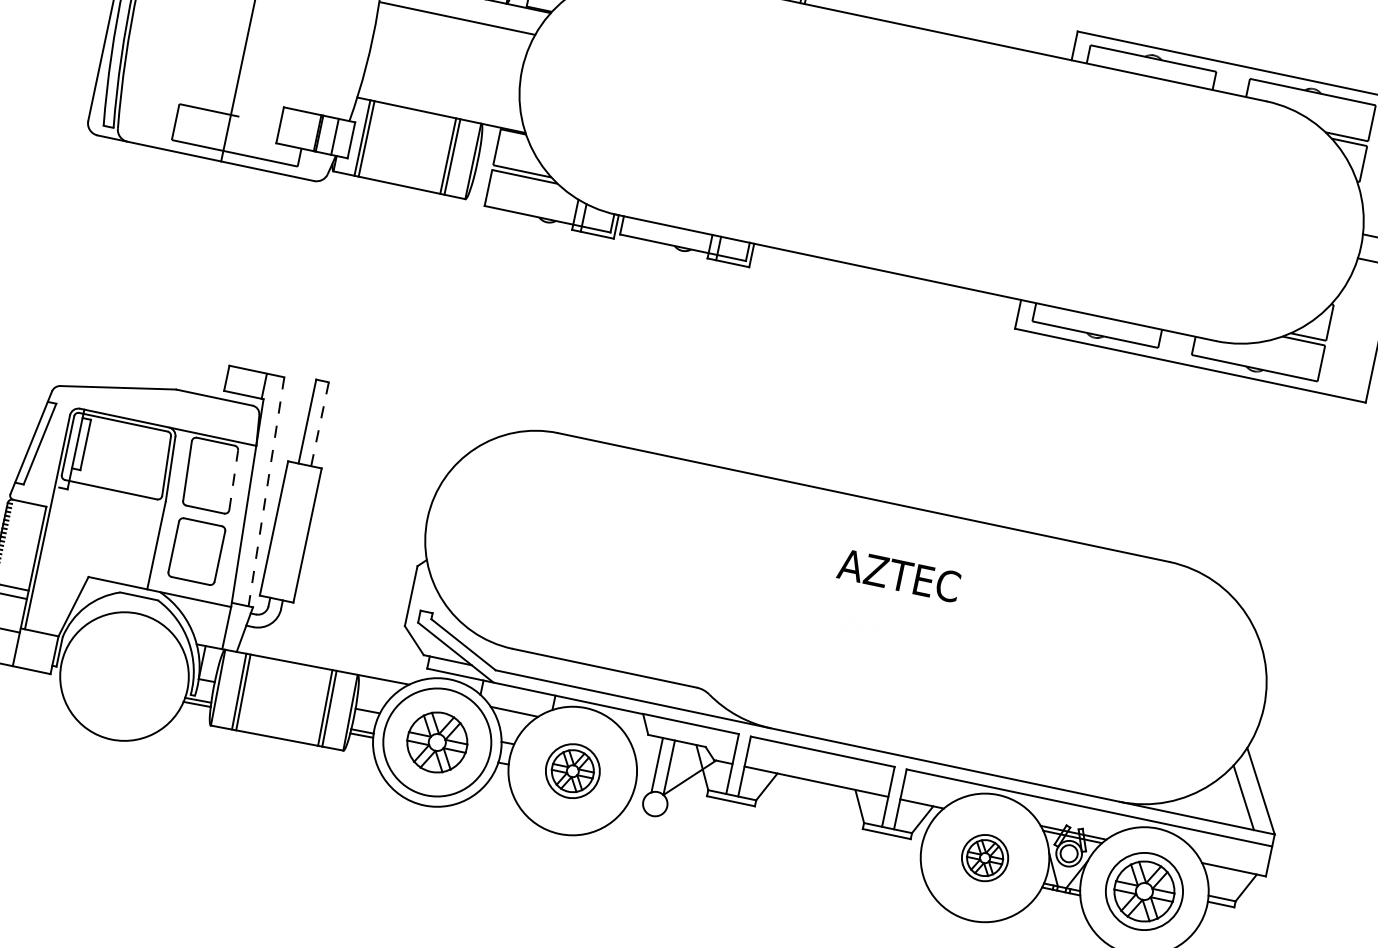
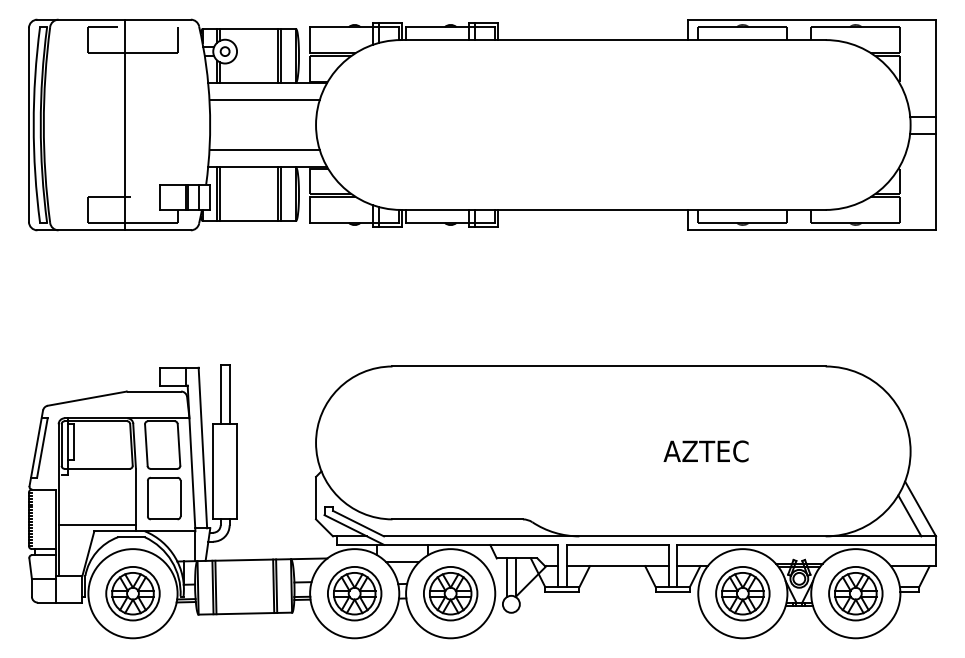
line: (441, 90) -> (264, 150), added
line: (319, 424) -> (229, 394), dashed -> solid
line: (234, 479) -> (179, 444), dashed -> solid
line: (265, 492) -> (202, 448), dashed -> solid
line: (93, 569) -> (96, 525), added
text: (898, 575) -> (705, 451), moved
part: (123, 676) -> (132, 593), added
circle: (437, 742) -> (354, 593), size x0.71
part: (572, 770) -> (450, 593), size x1.43
part: (984, 857) -> (742, 593), size x1.67

